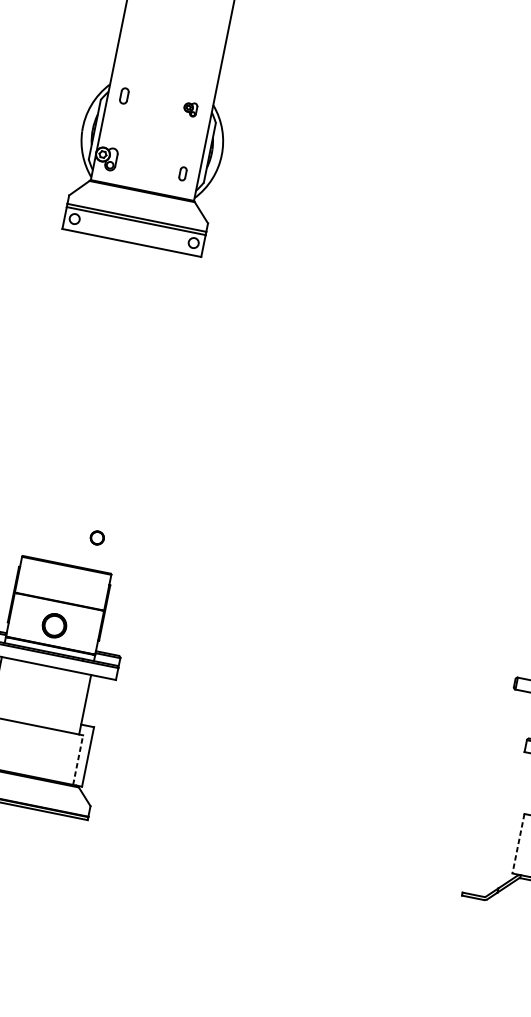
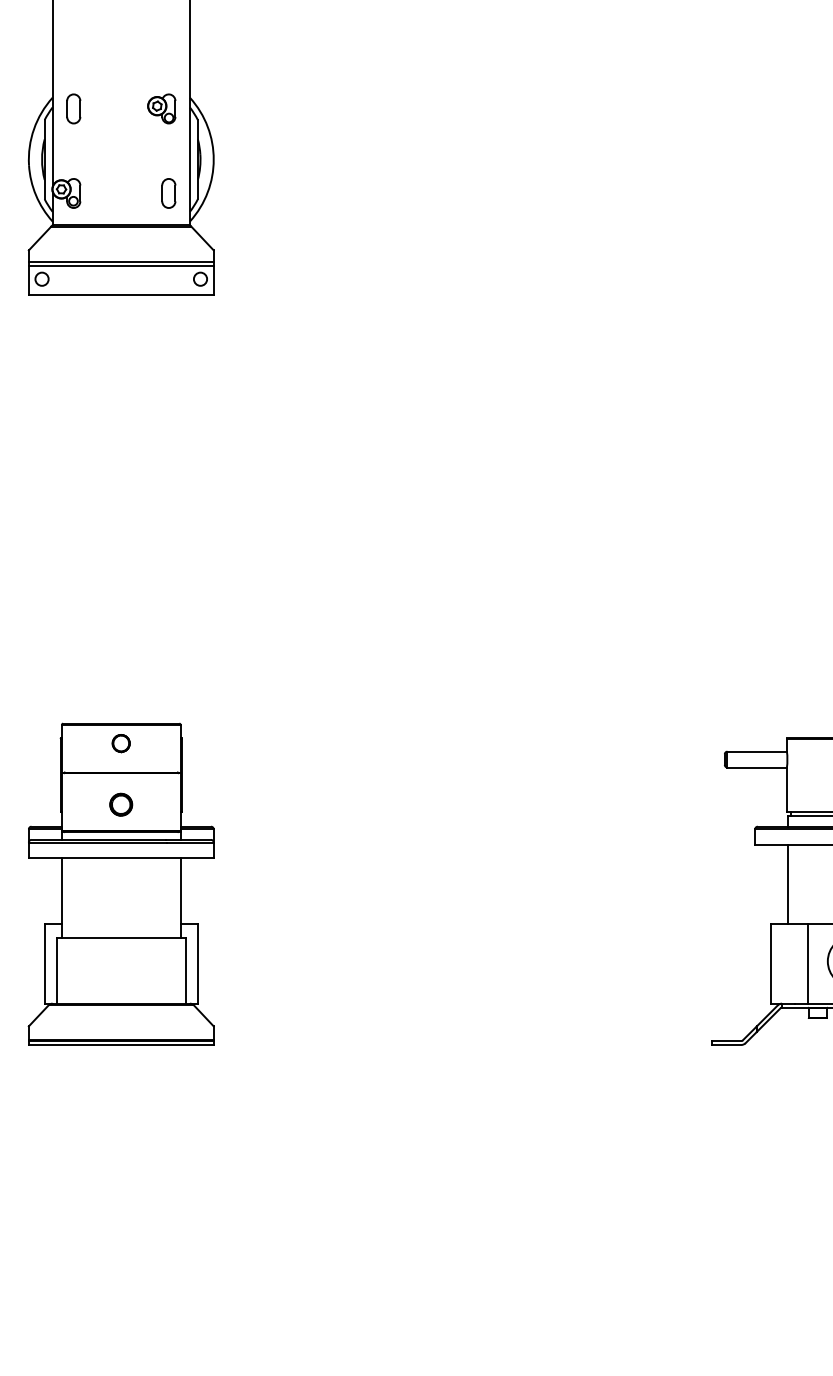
part: (124, 95) -> (73, 108), size x1.43
part: (190, 108) -> (161, 108), size x1.67
part: (182, 173) -> (168, 193), size x1.67
circle: (96, 537) -> (120, 743), moved
part: (54, 625) -> (121, 804), size x0.71
line: (78, 760) -> (186, 970), dashed -> solid
line: (518, 844) -> (771, 964), dashed -> solid

